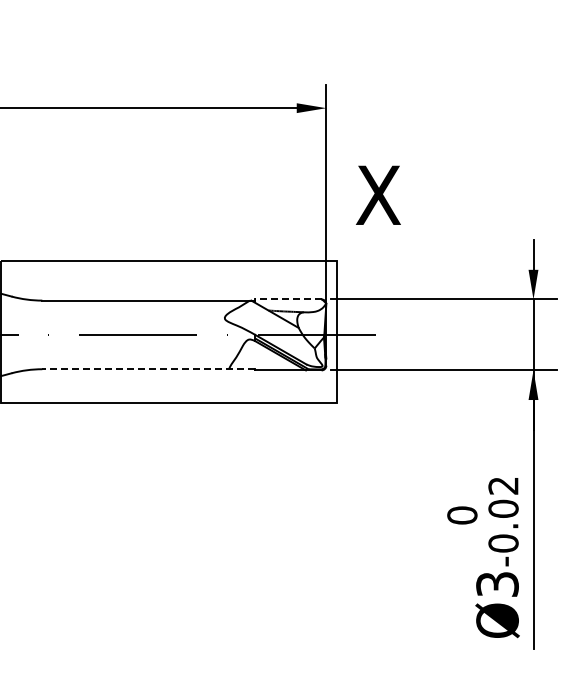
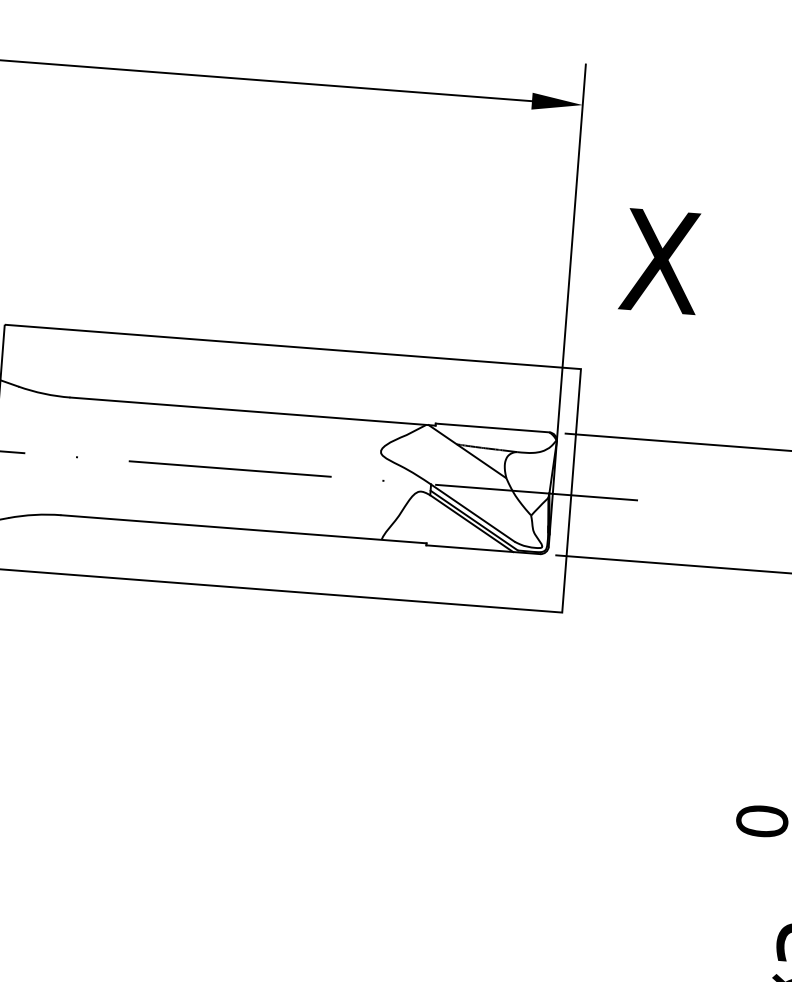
line: (287, 299) -> (490, 427), dashed -> solid
line: (148, 369) -> (243, 529), dashed -> solid

